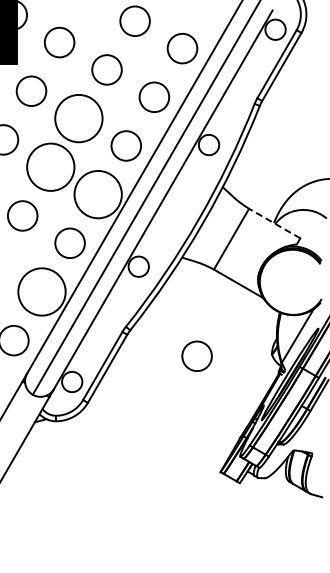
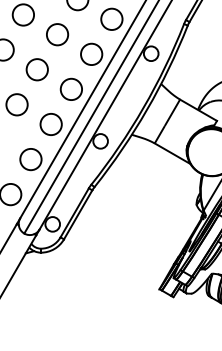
circle: (78, 118) -> (57, 34), size x0.62
circle: (50, 167) -> (37, 69), size x0.62
circle: (98, 194) -> (71, 89), size x0.62
line: (274, 223) -> (198, 110), dashed -> solid
circle: (41, 291) -> (30, 159), size x0.62
circle: (196, 355) -> (142, 205), removed

